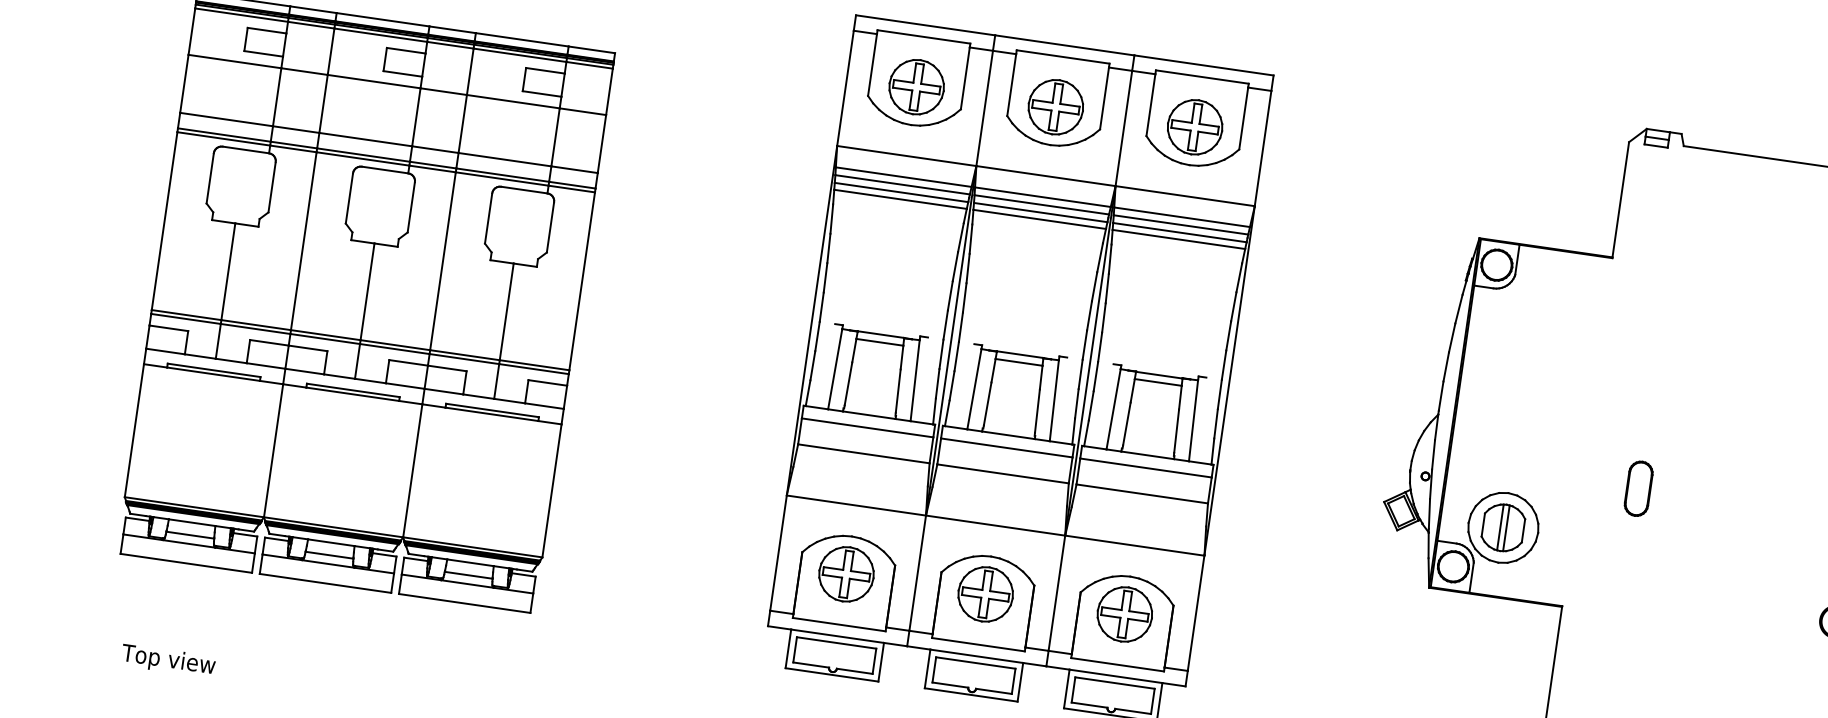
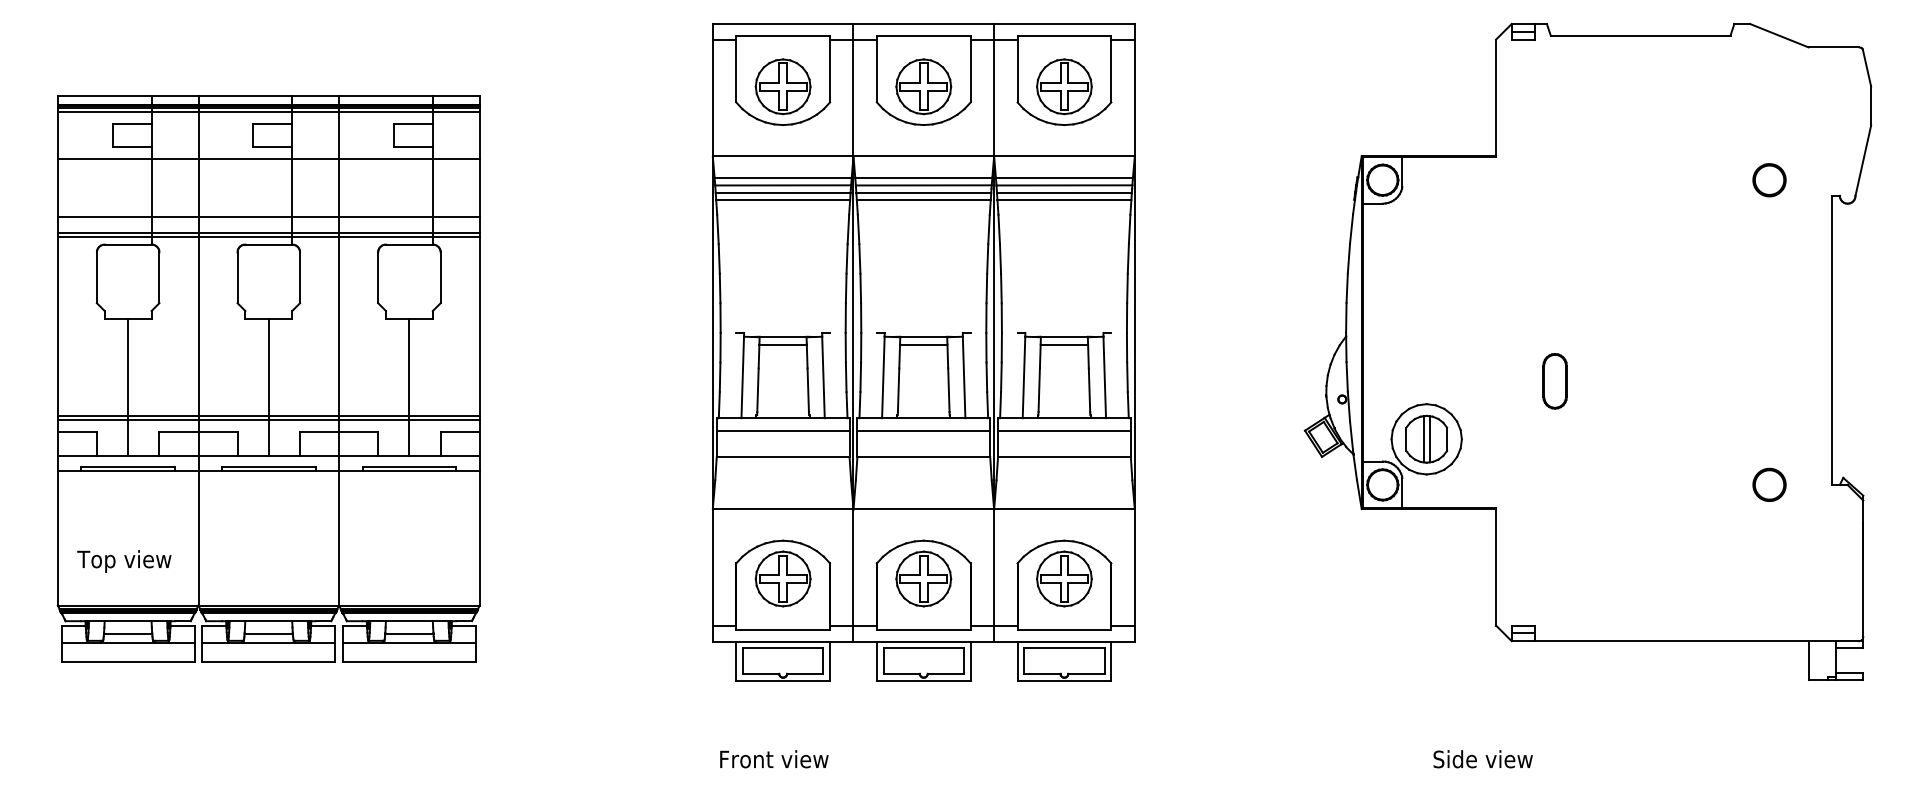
text: (168, 661) -> (124, 561), moved

